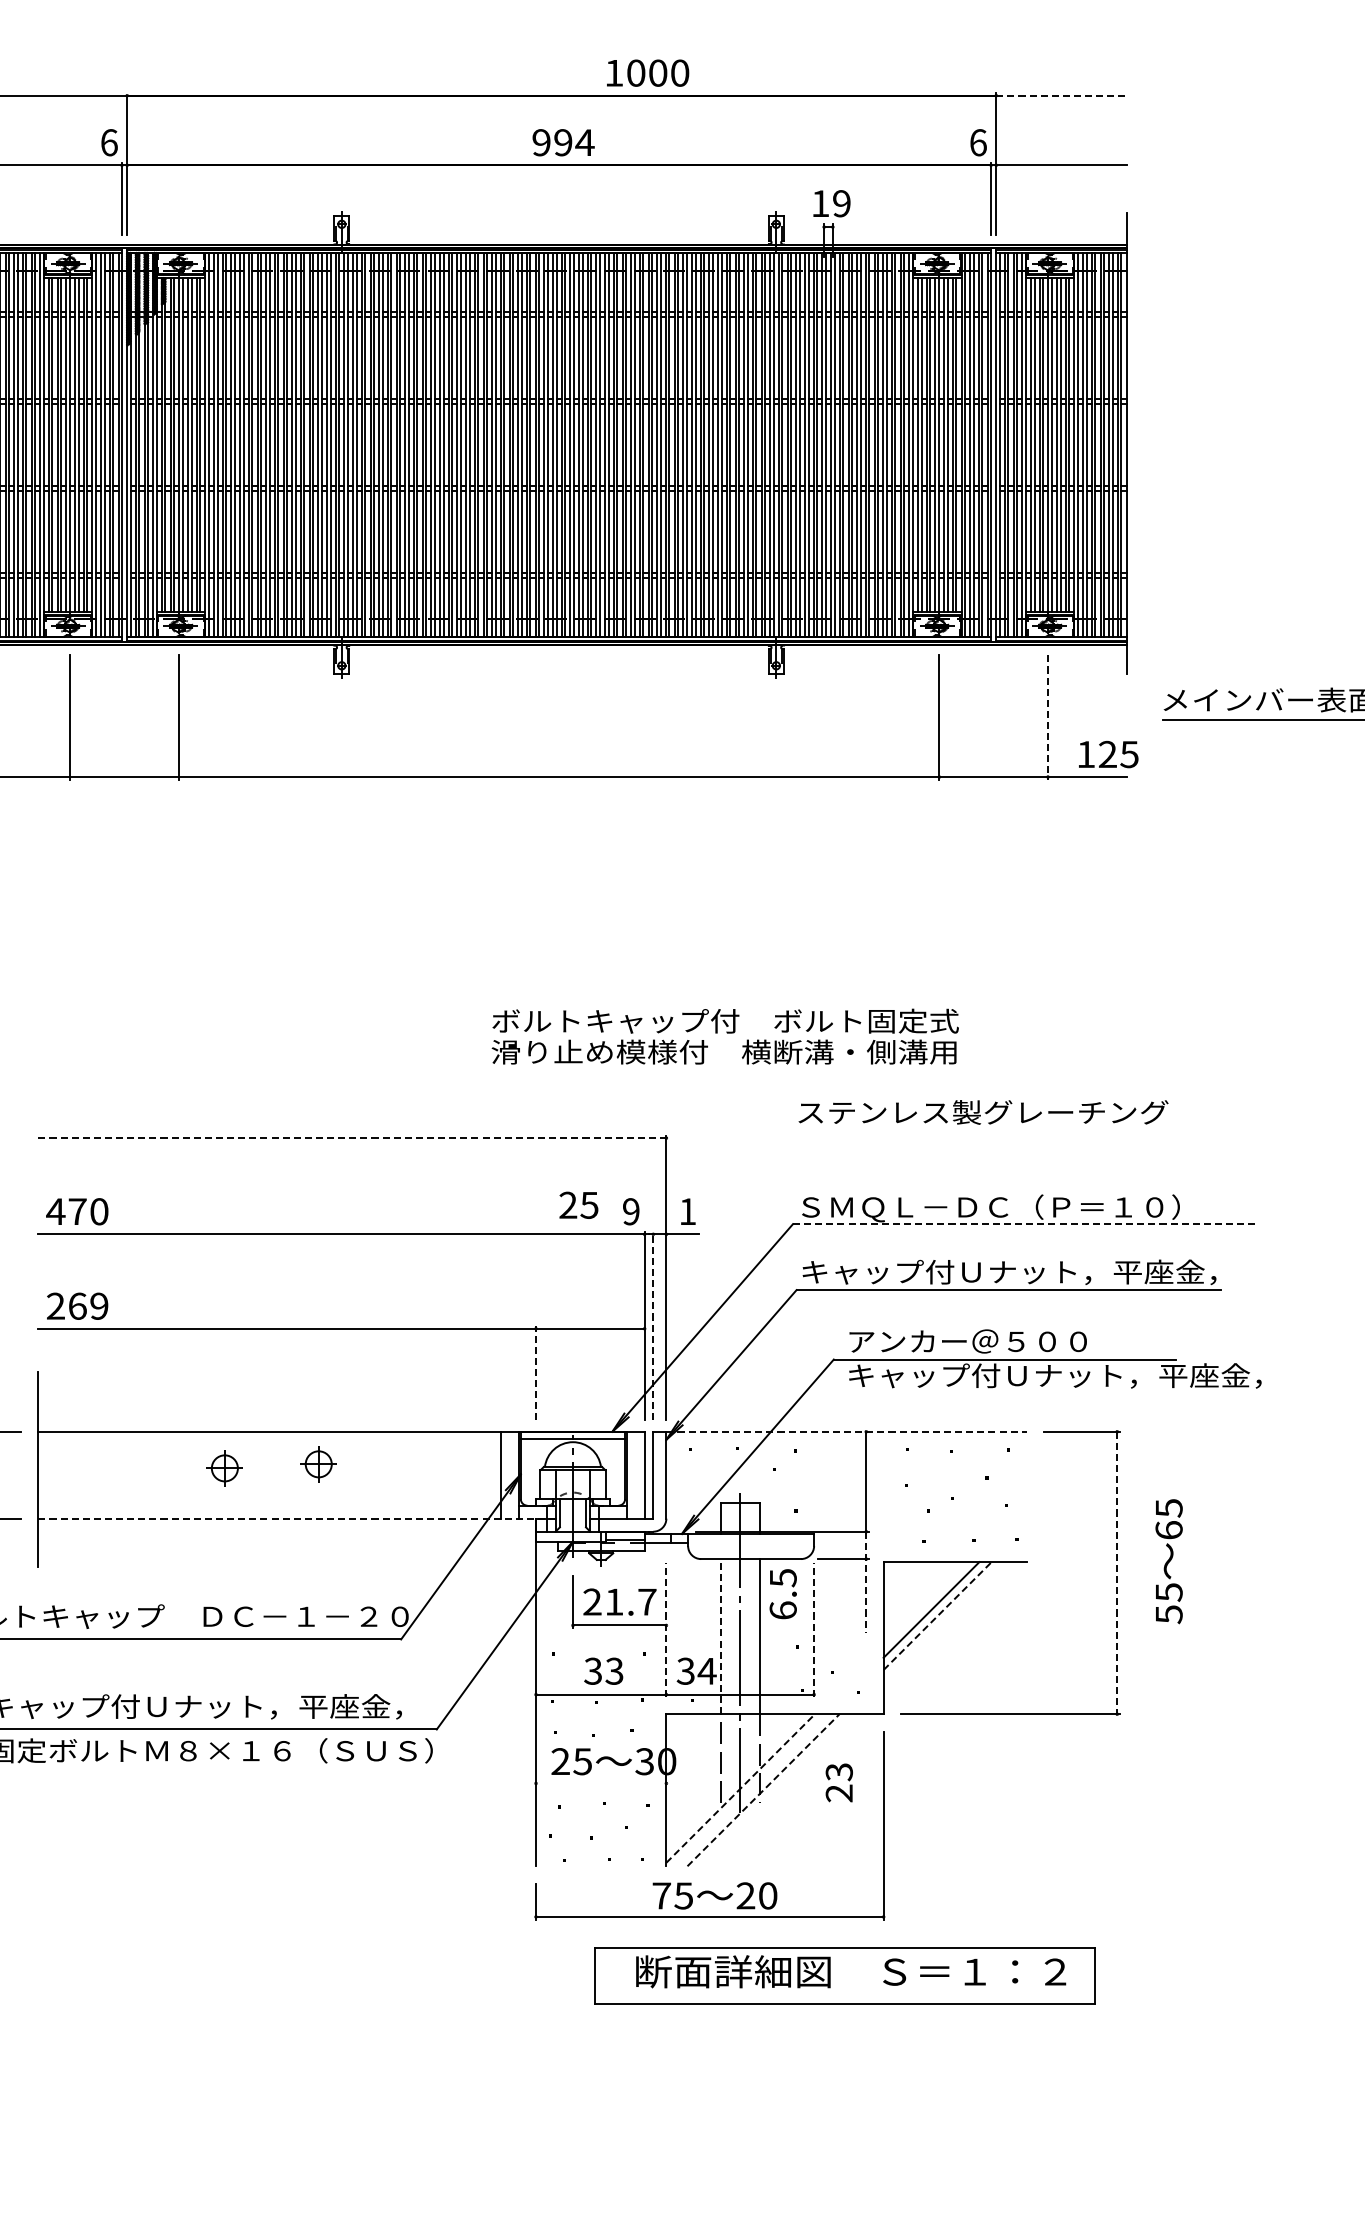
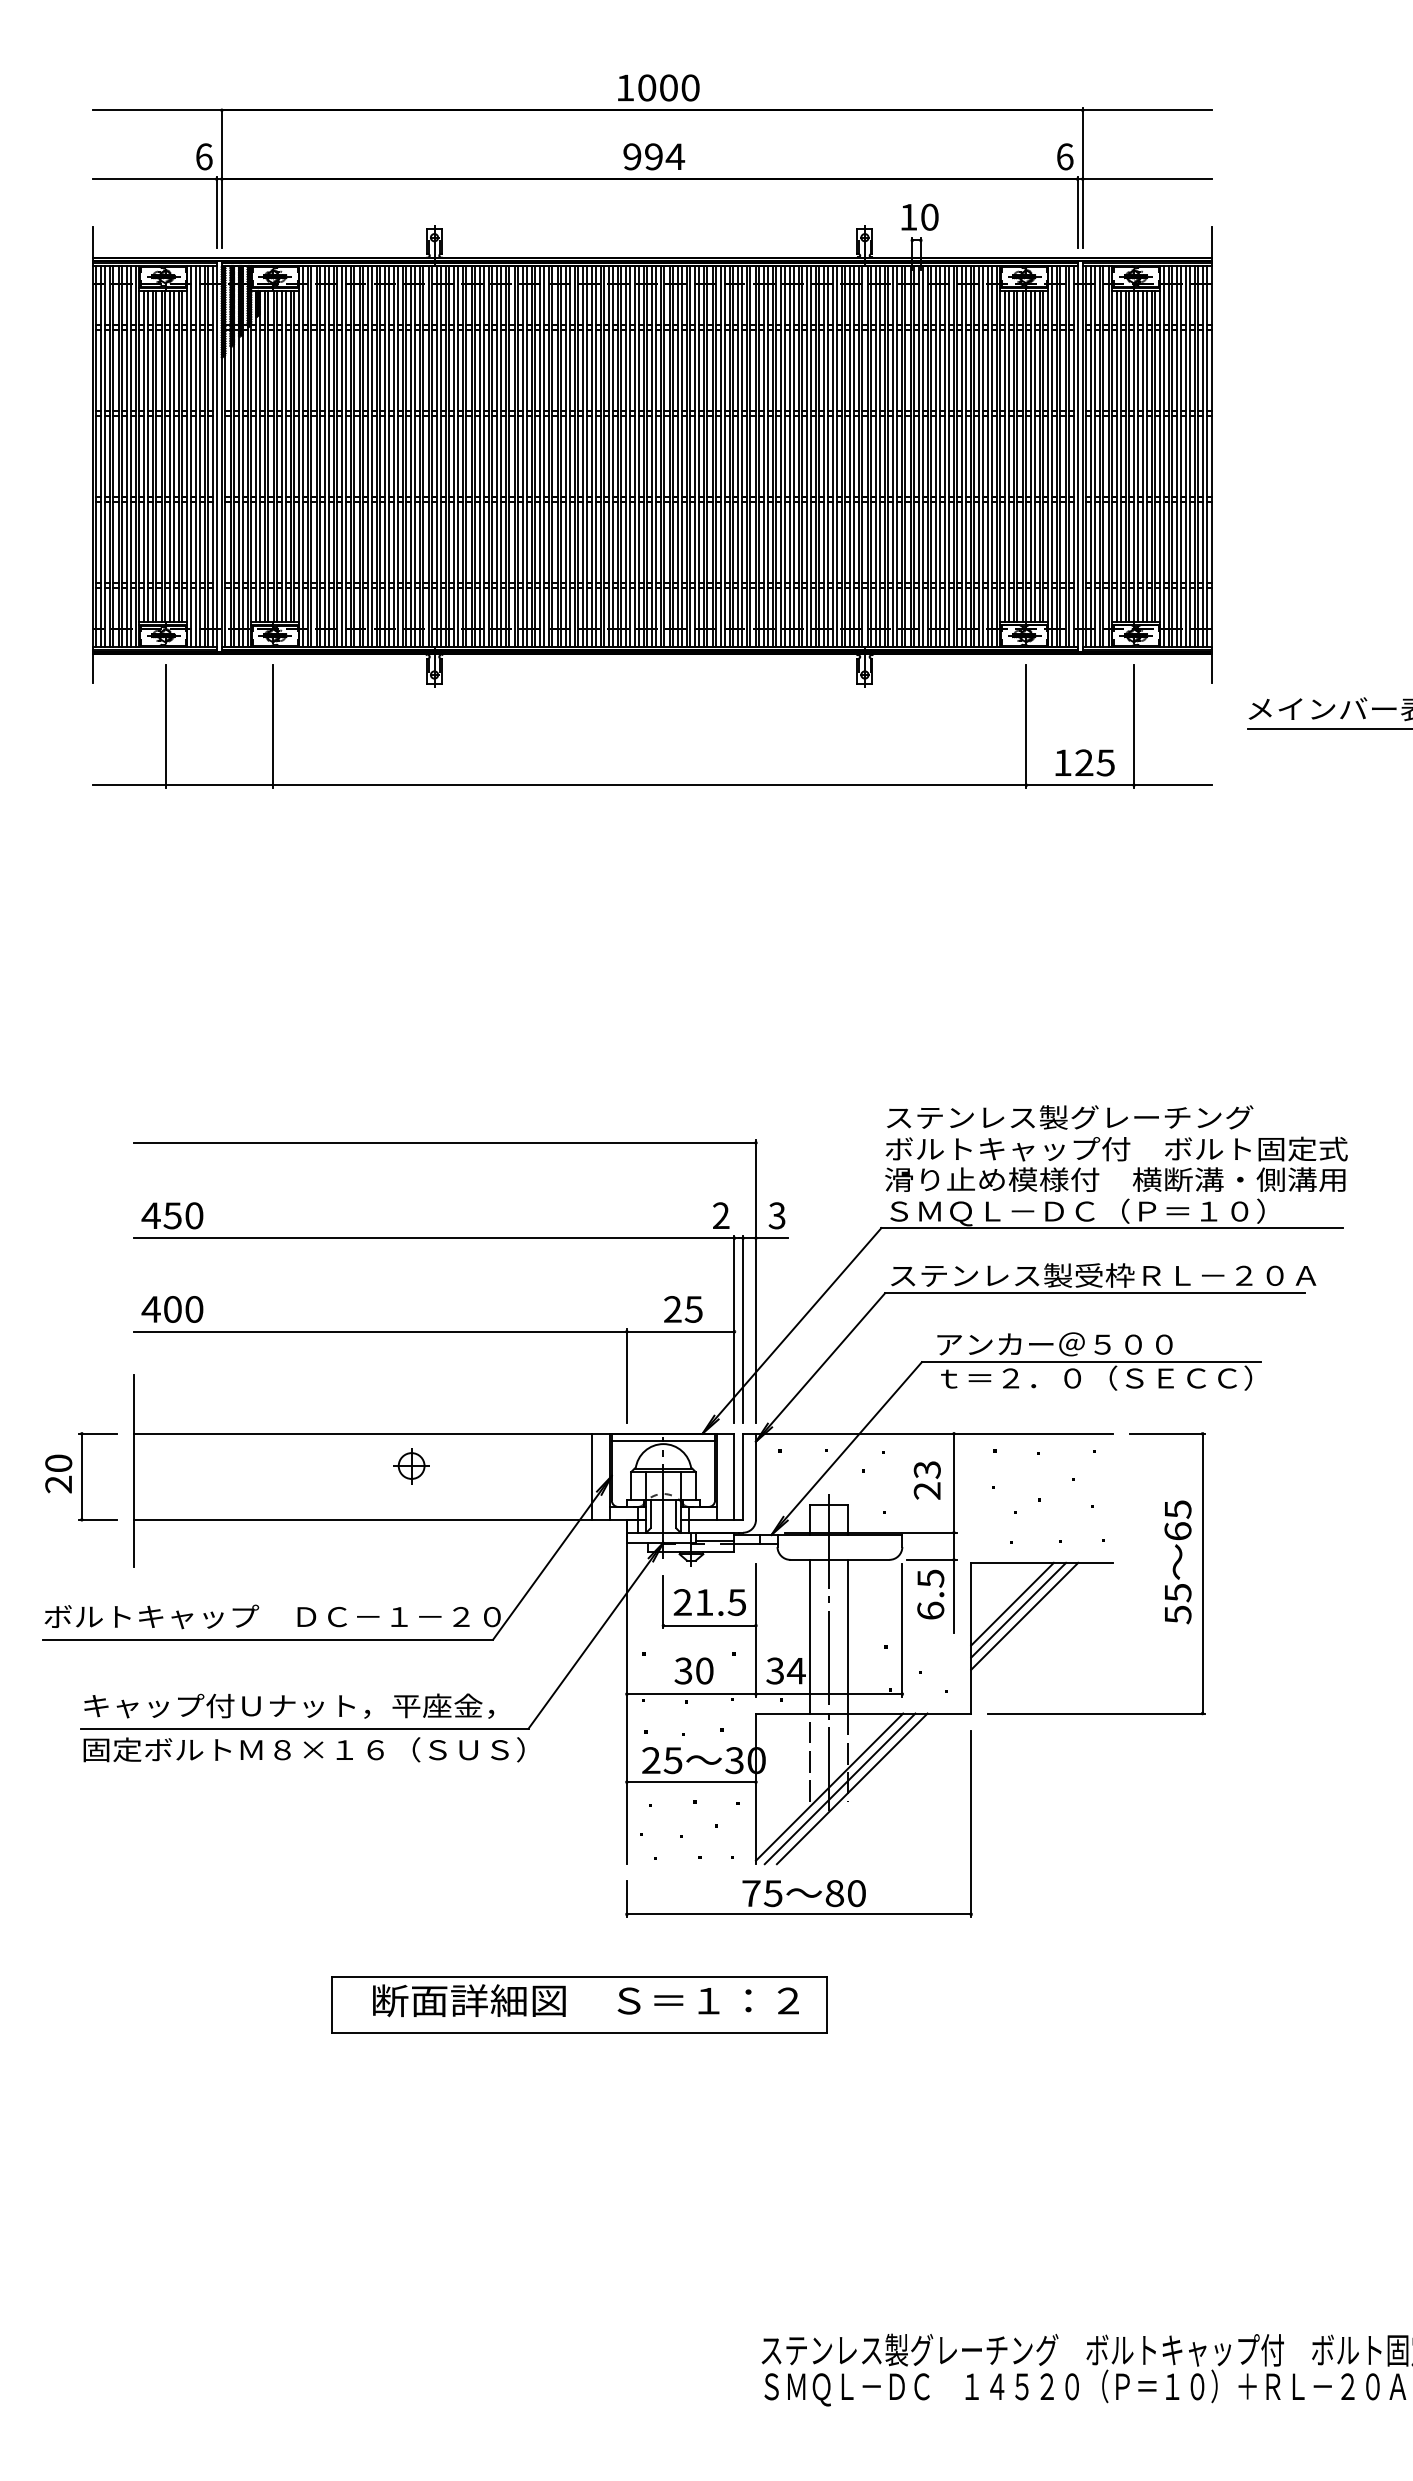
text: (647, 72) -> (658, 87), moved
line: (1061, 95) -> (1147, 110), dashed -> solid
text: (841, 202) -> (929, 216), 19 -> 10
line: (1048, 717) -> (1134, 726), dashed -> solid
text: (1108, 754) -> (1084, 762), moved
text: (725, 1035) -> (1116, 1163), moved
line: (352, 1137) -> (445, 1142), dashed -> solid
text: (579, 1205) -> (683, 1309), moved
text: (77, 1211) -> (172, 1215), 470 -> 450
text: (631, 1211) -> (721, 1215), 9 -> 2
text: (687, 1211) -> (776, 1215), 1 -> 3
line: (1026, 1224) -> (1112, 1228), dashed -> solid
text: (1017, 1272) -> (1103, 1275), キャップ付Ｕナット，平座金， -> ステンレス製受枠ＲＬ－２０Ａ
text: (77, 1306) -> (172, 1309), 269 -> 400
line: (653, 1325) -> (743, 1328), dashed -> solid
line: (535, 1372) -> (626, 1375), dashed -> solid
text: (1055, 1375) -> (1141, 1378), キャップ付Ｕナット，平座金， -> ｔ＝２．０（ＳＥＣＣ）
line: (846, 1431) -> (934, 1433), dashed -> solid
part: (224, 1468) -> (318, 1470), removed
line: (297, 1518) -> (390, 1519), dashed -> solid
text: (1168, 1561) -> (1177, 1562), moved
line: (1117, 1572) -> (1202, 1573), dashed -> solid
line: (866, 1582) -> (954, 1583), dashed -> solid
text: (782, 1594) -> (930, 1594), moved
text: (646, 1602) -> (736, 1602), 21.7 -> 21.5
line: (925, 1603) -> (1012, 1603), added
line: (937, 1616) -> (1024, 1616), dashed -> solid
line: (666, 1629) -> (756, 1629), dashed -> solid
line: (814, 1629) -> (902, 1629), dashed -> solid
line: (720, 1636) -> (809, 1636), dashed -> solid
text: (614, 1670) -> (704, 1670), 33 -> 30
text: (838, 1782) -> (926, 1480), moved
line: (601, 1783) -> (691, 1782), added
line: (740, 1787) -> (829, 1786), dashed -> solid
line: (750, 1789) -> (839, 1788), added
line: (763, 1789) -> (852, 1788), dashed -> solid
text: (745, 1895) -> (834, 1893), 20 -> 80
part: (844, 1975) -> (579, 2004), moved

